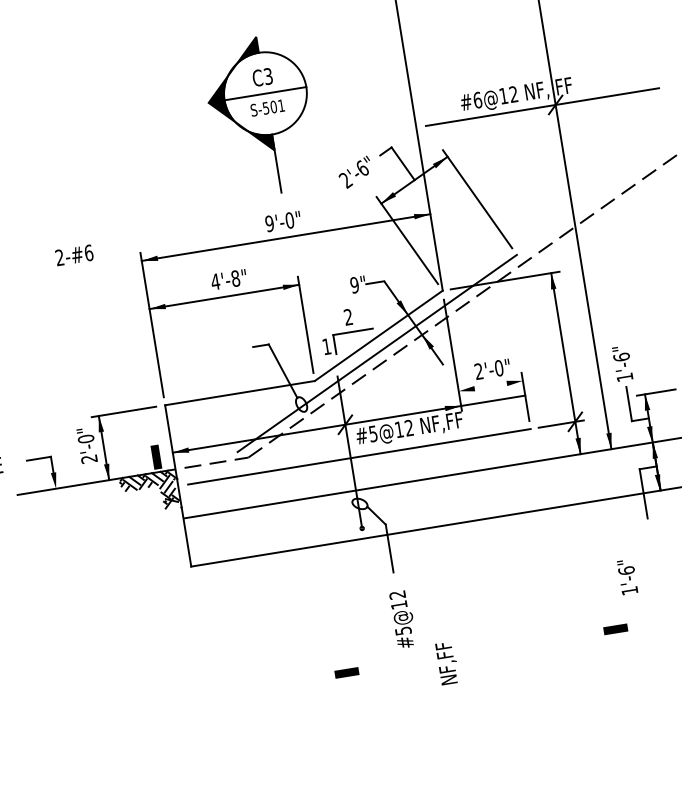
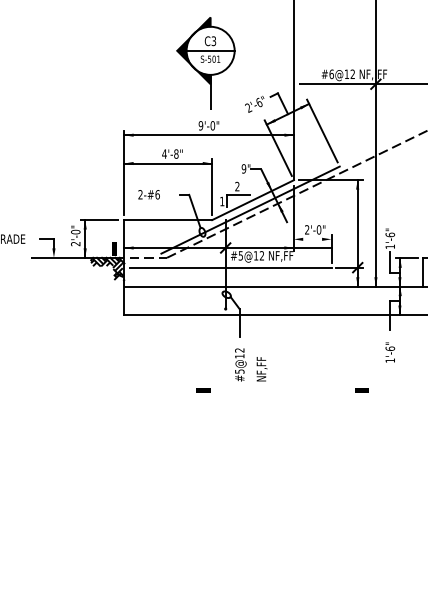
text: (73, 255) -> (148, 194), moved
text: (627, 577) -> (390, 352), moved
text: (446, 663) -> (261, 369), moved

